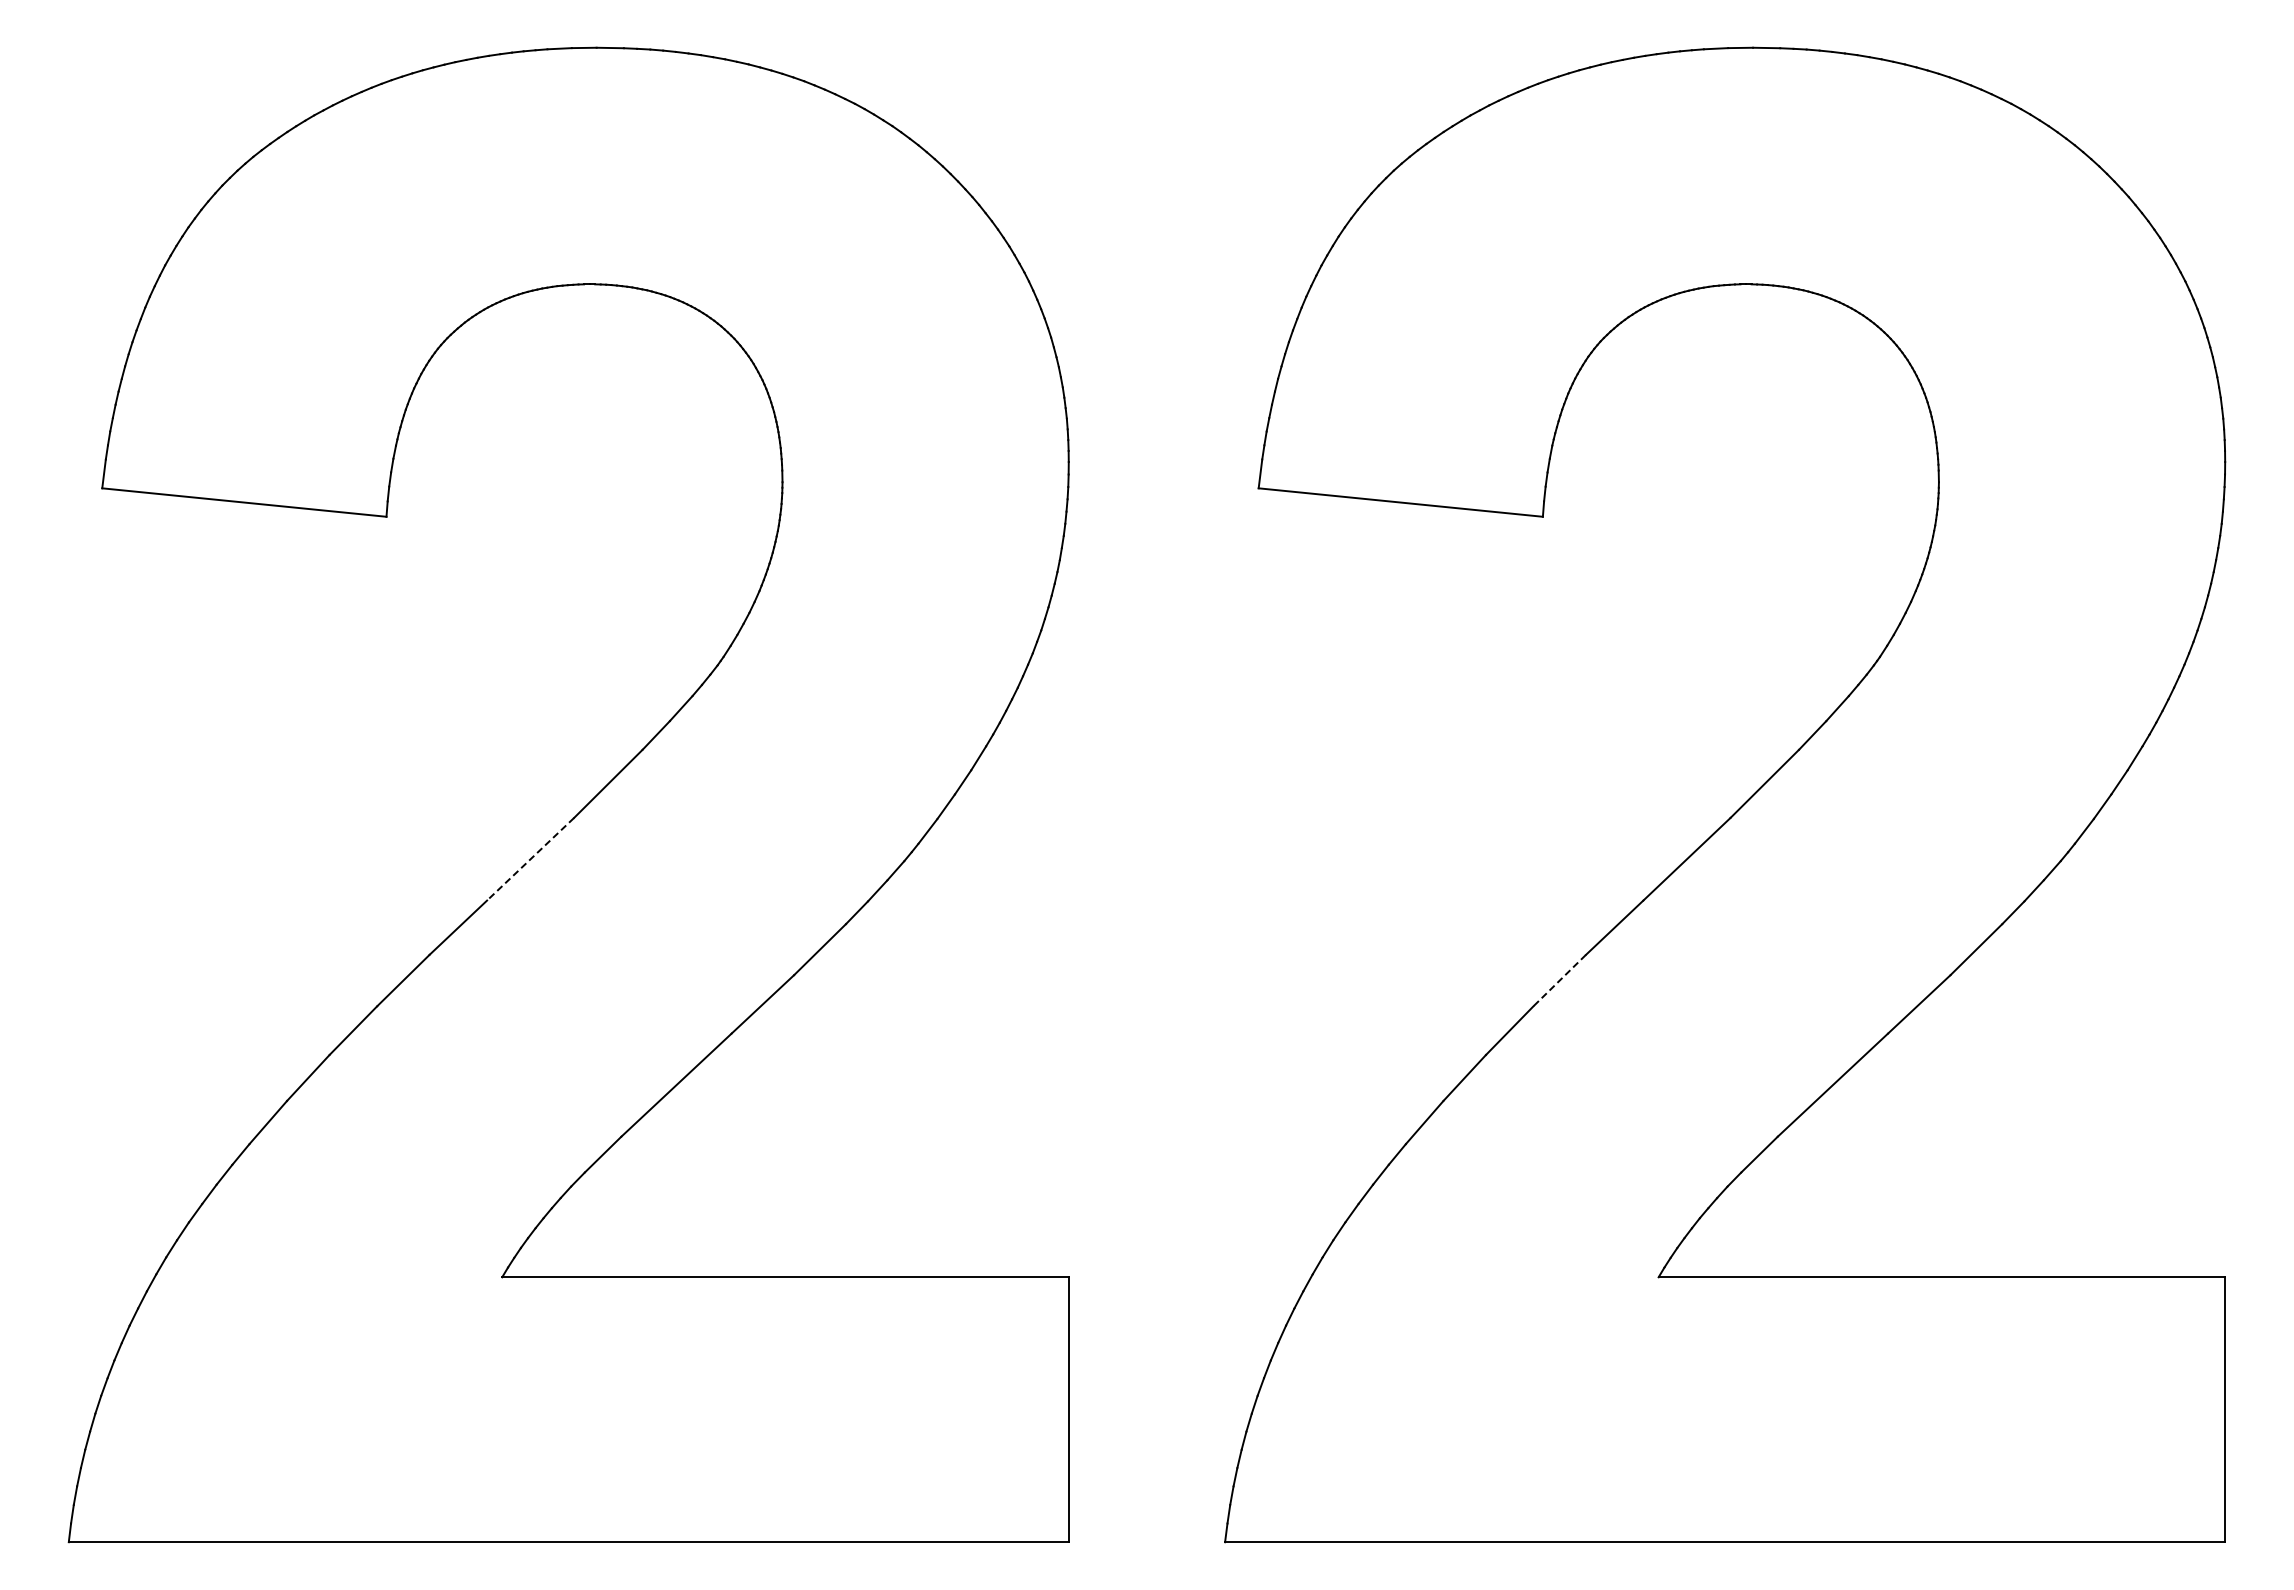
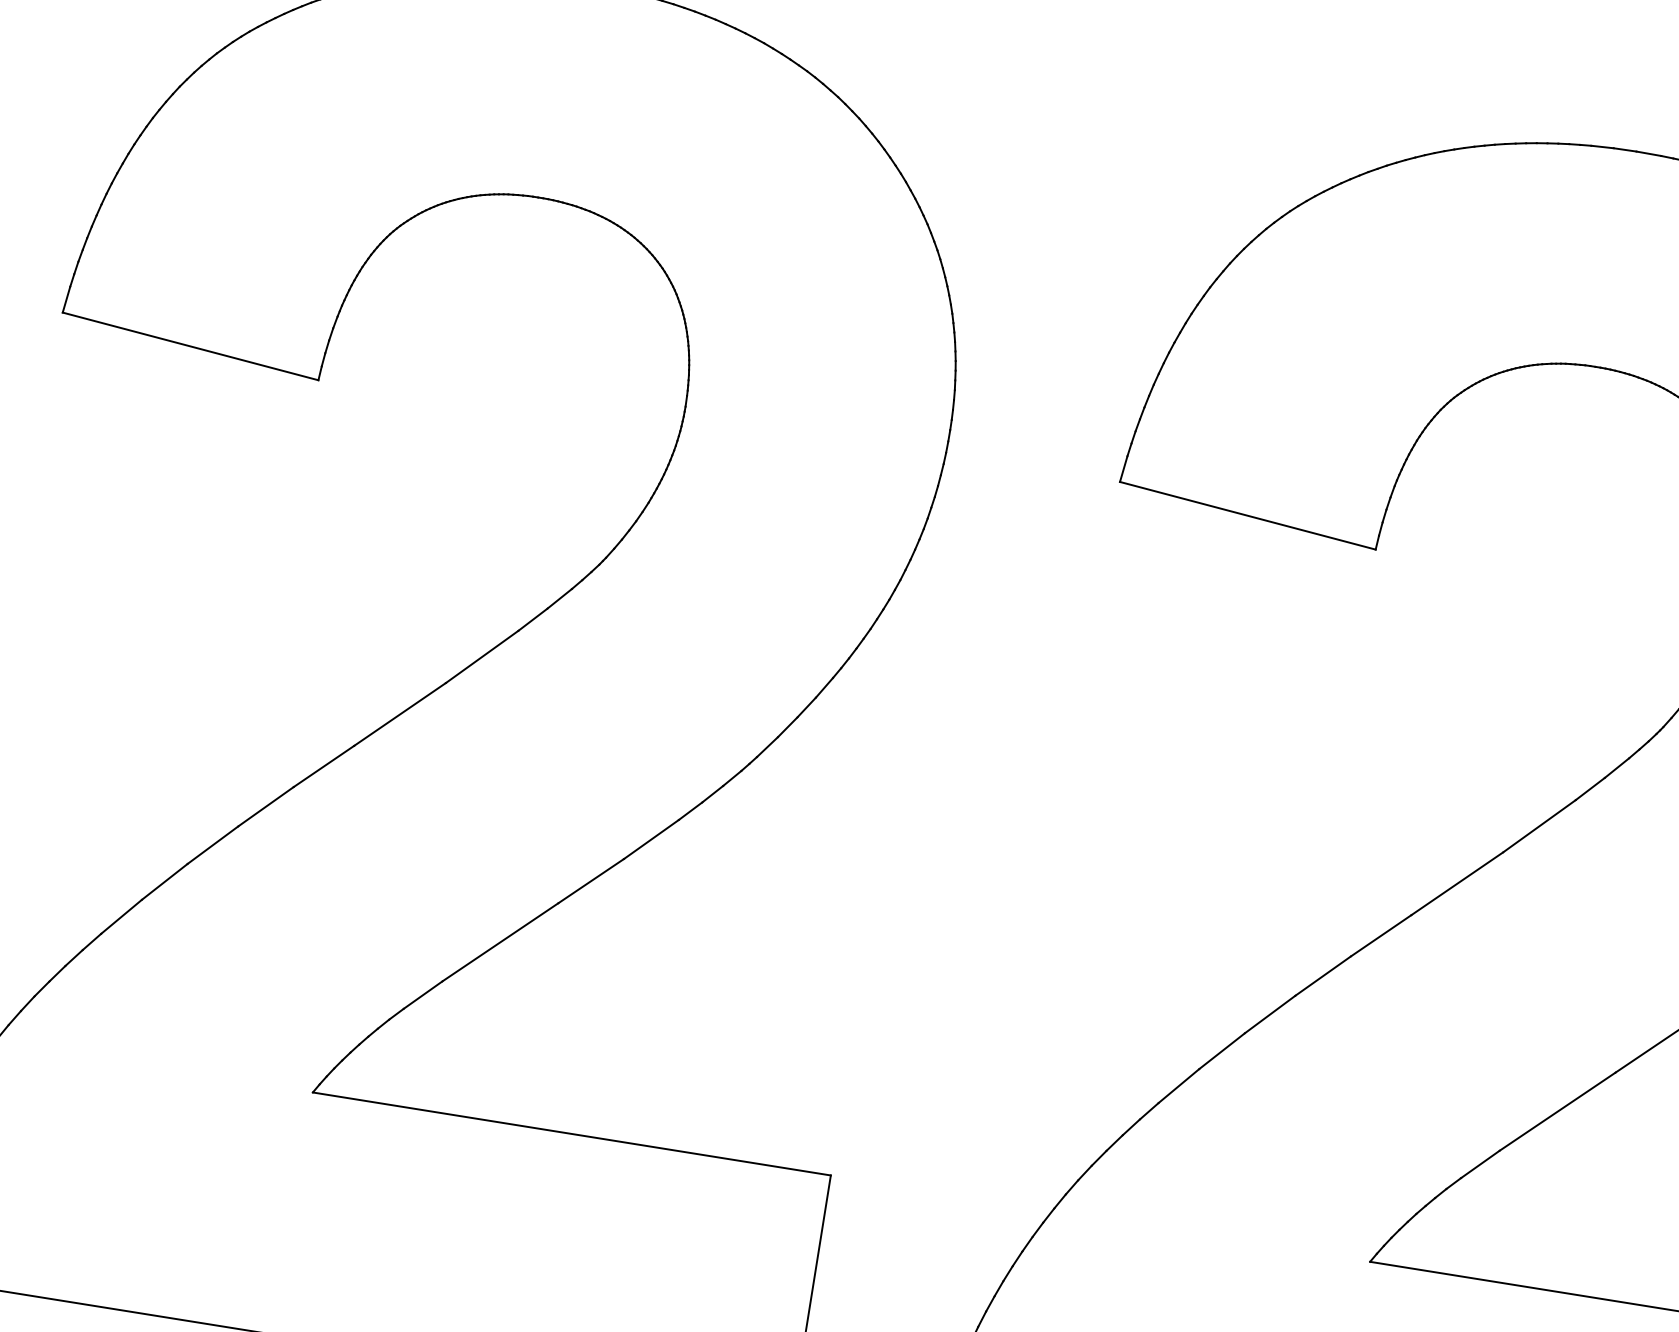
line: (530, 859) -> (399, 714), dashed -> solid
line: (1559, 980) -> (1322, 975), dashed -> solid

